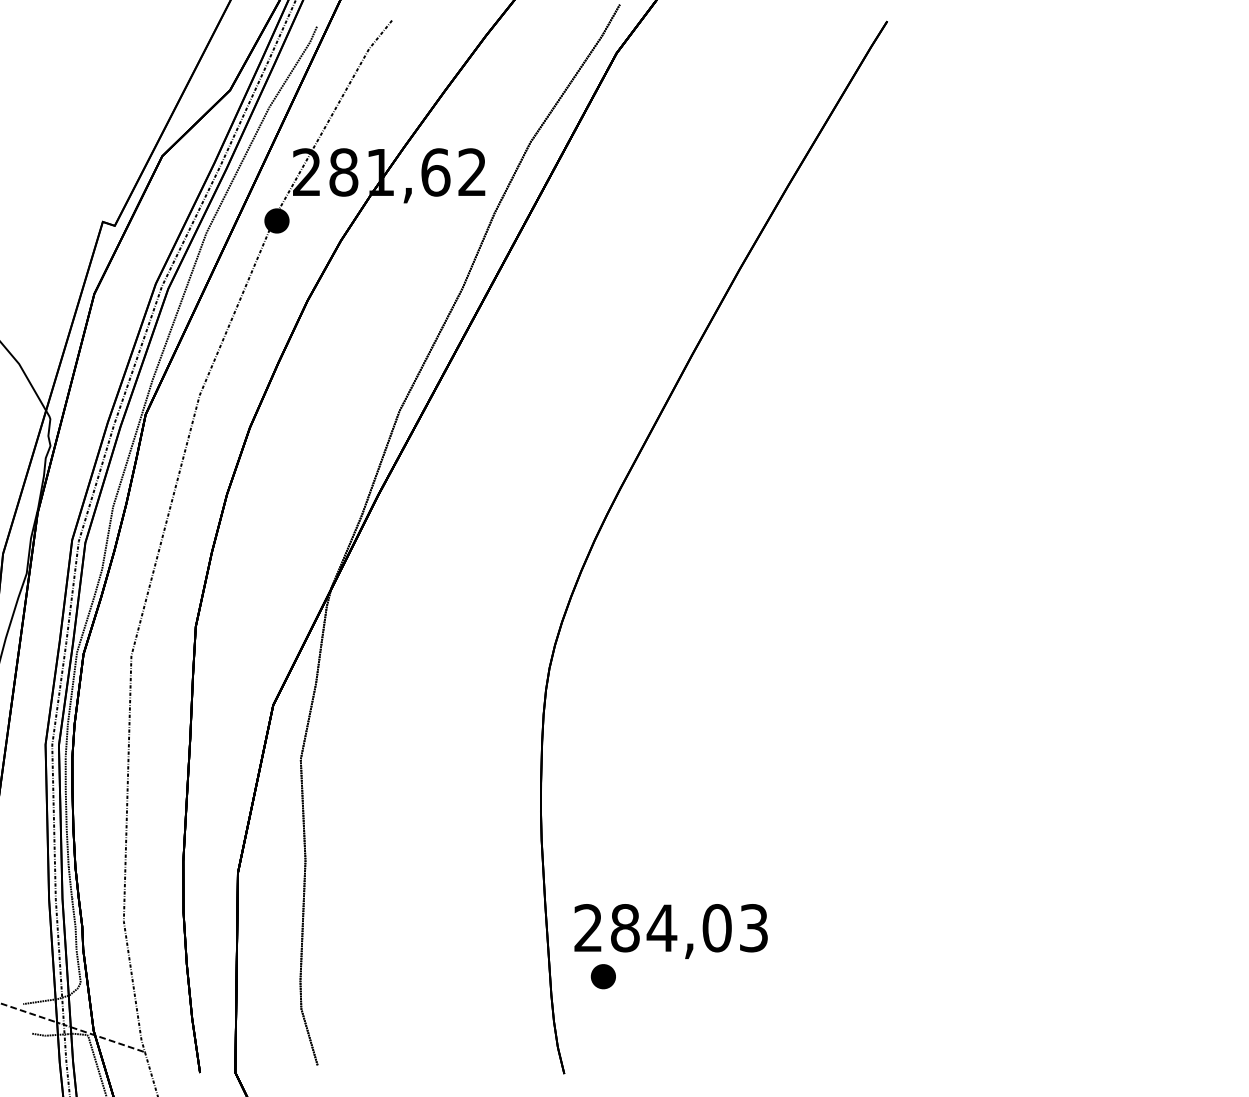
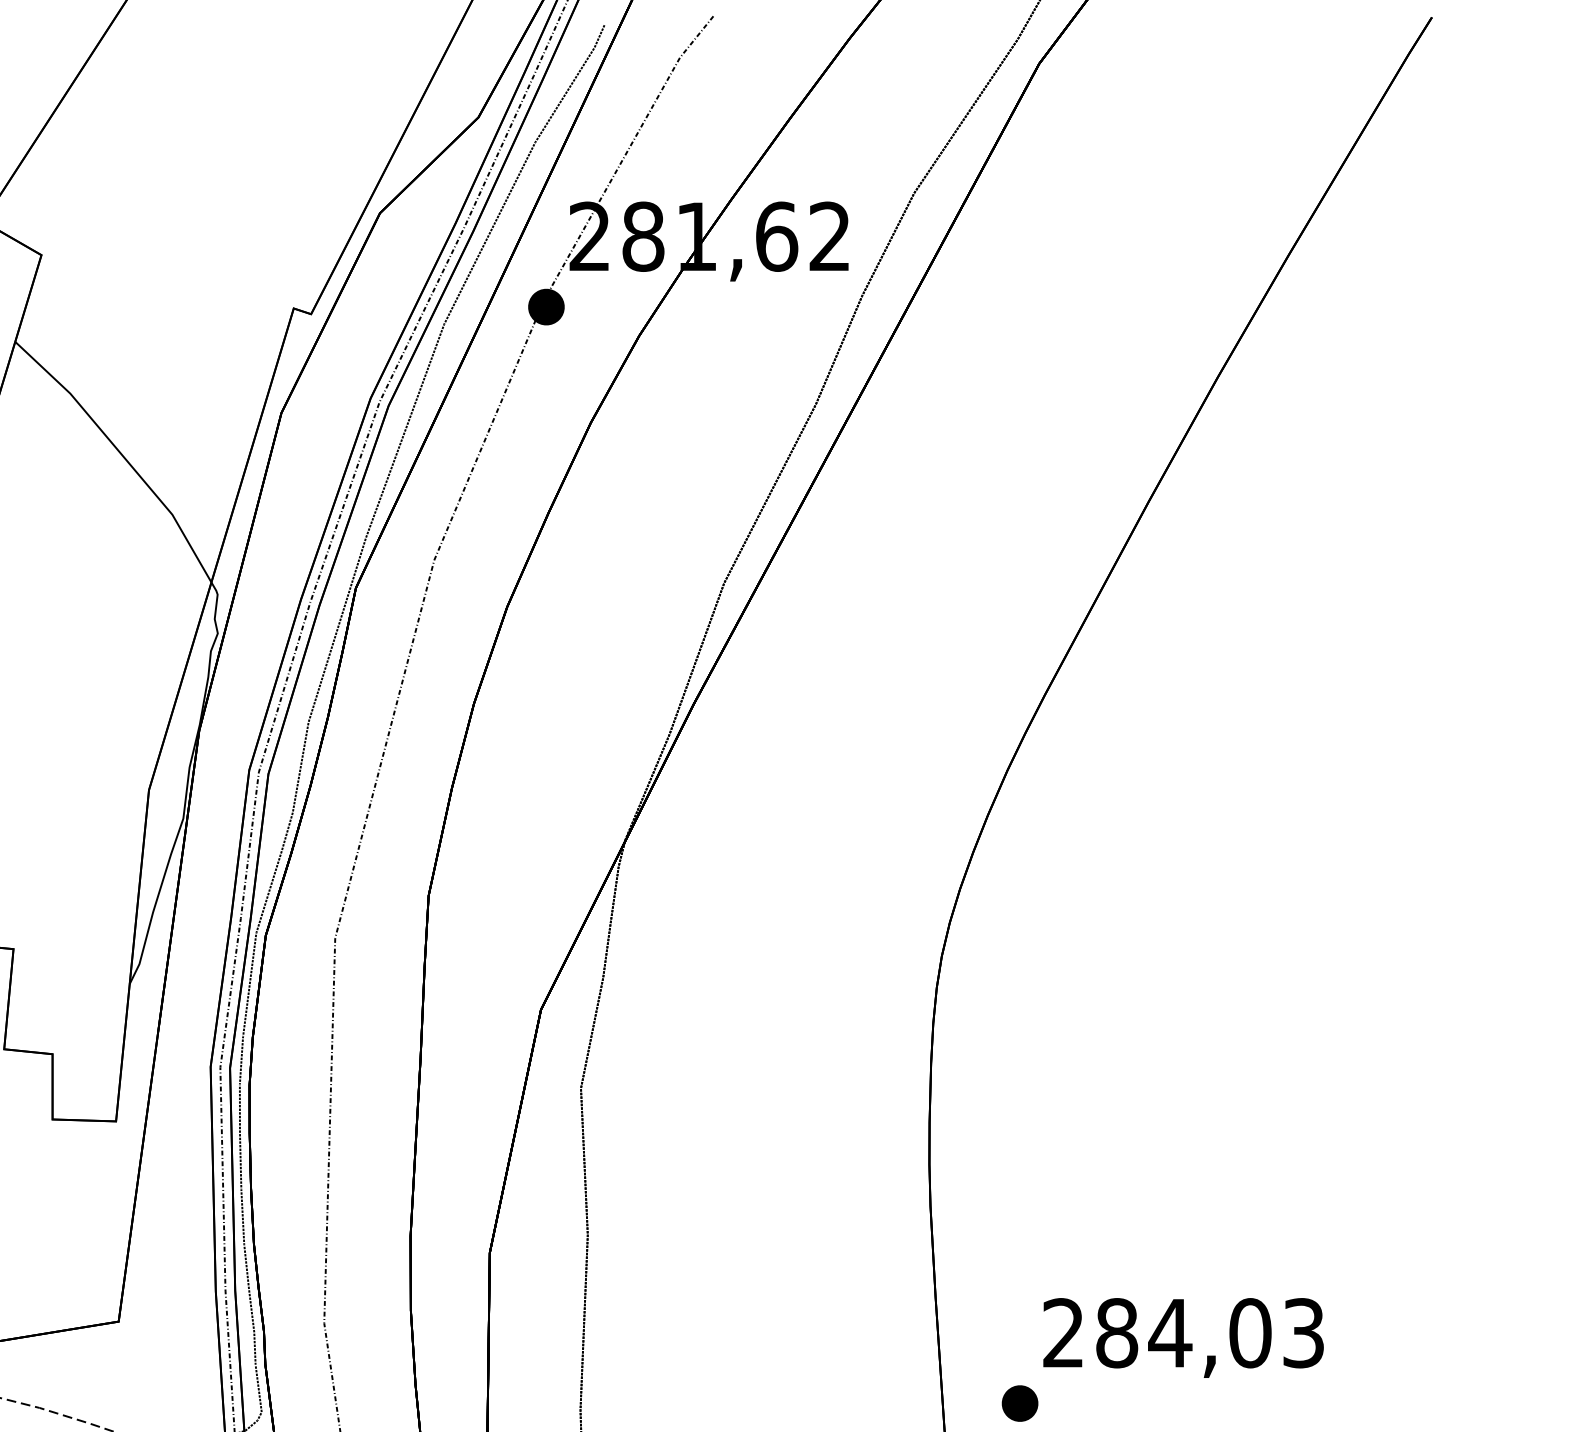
text: (670, 931) -> (1182, 1338), moved

